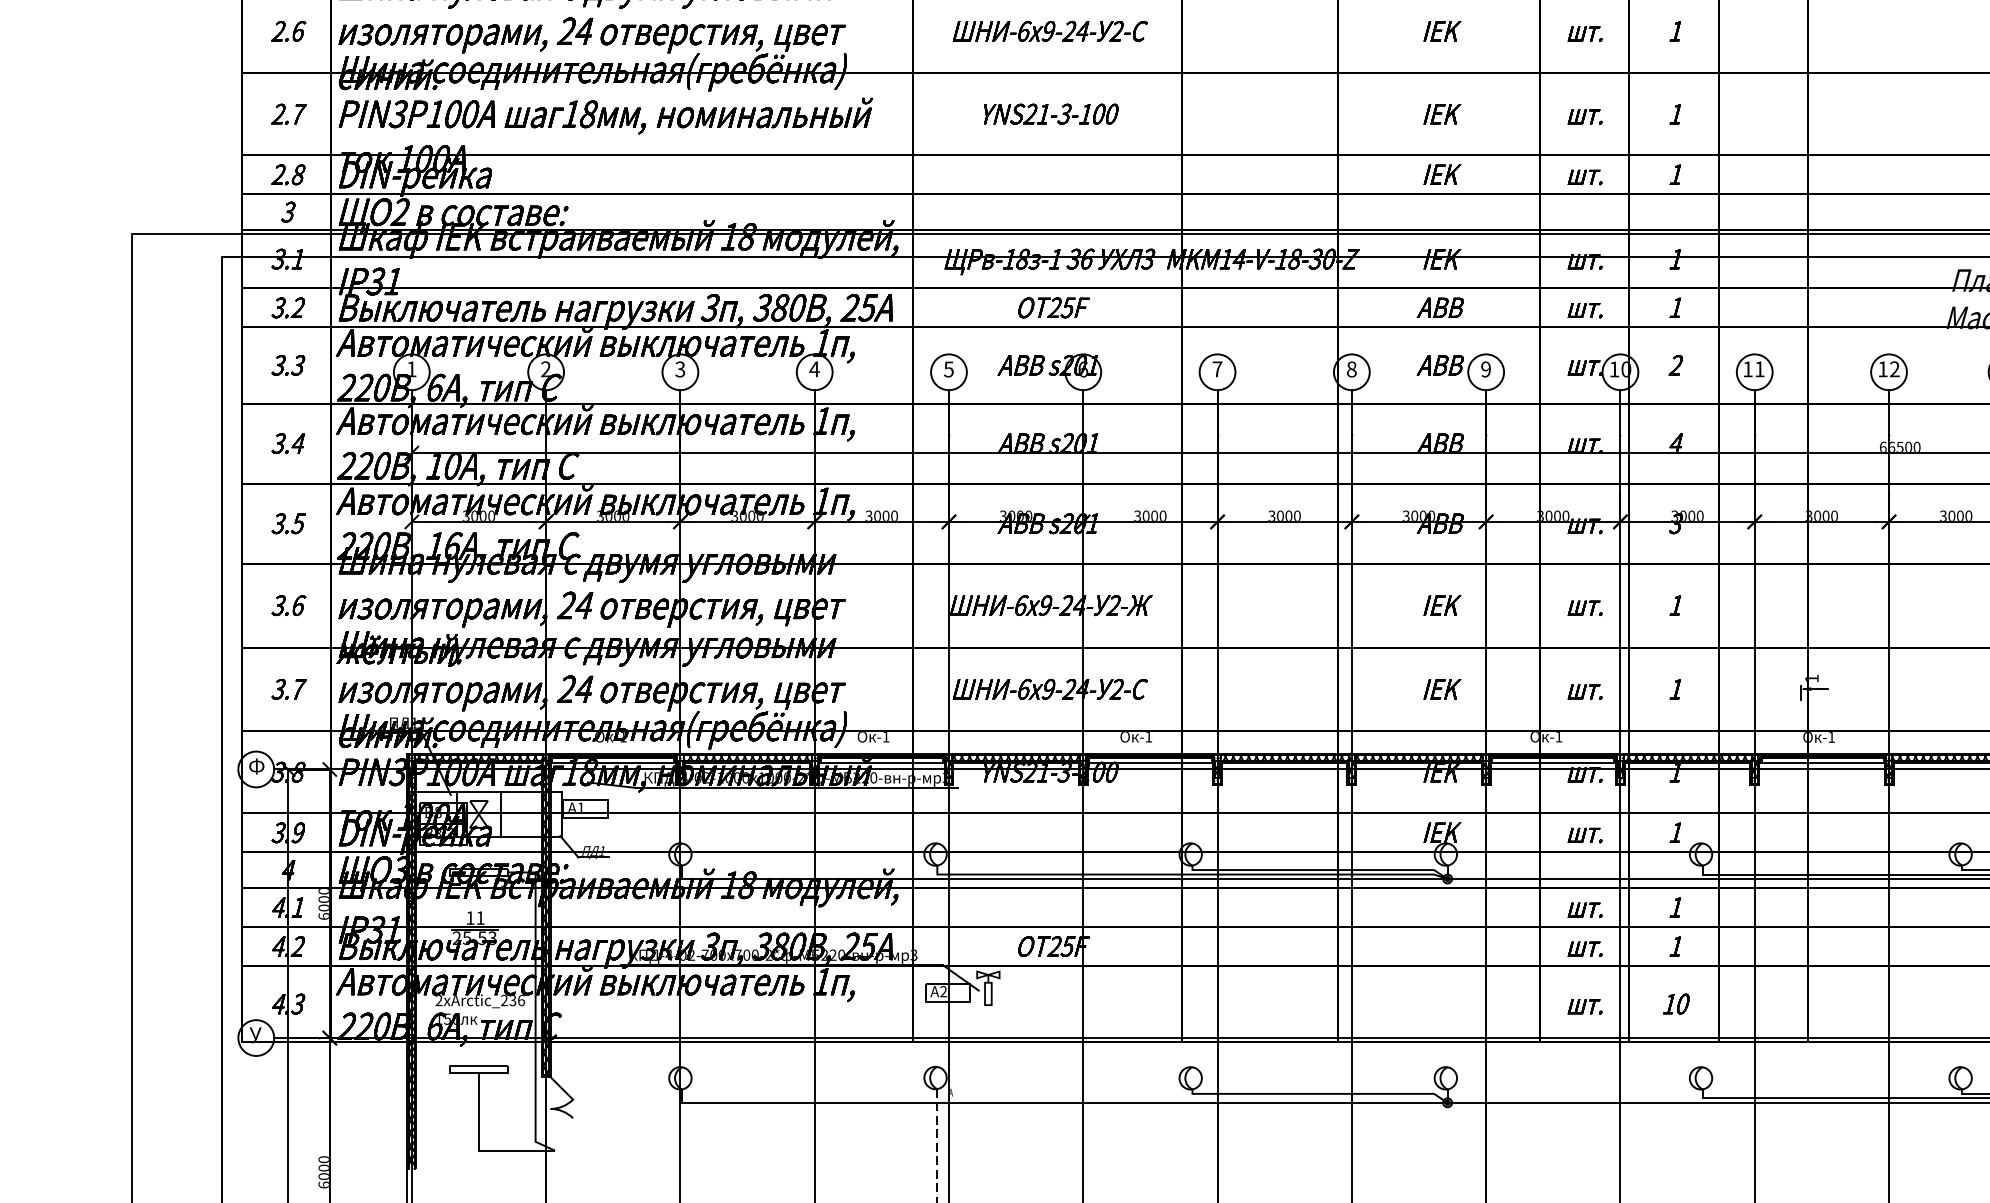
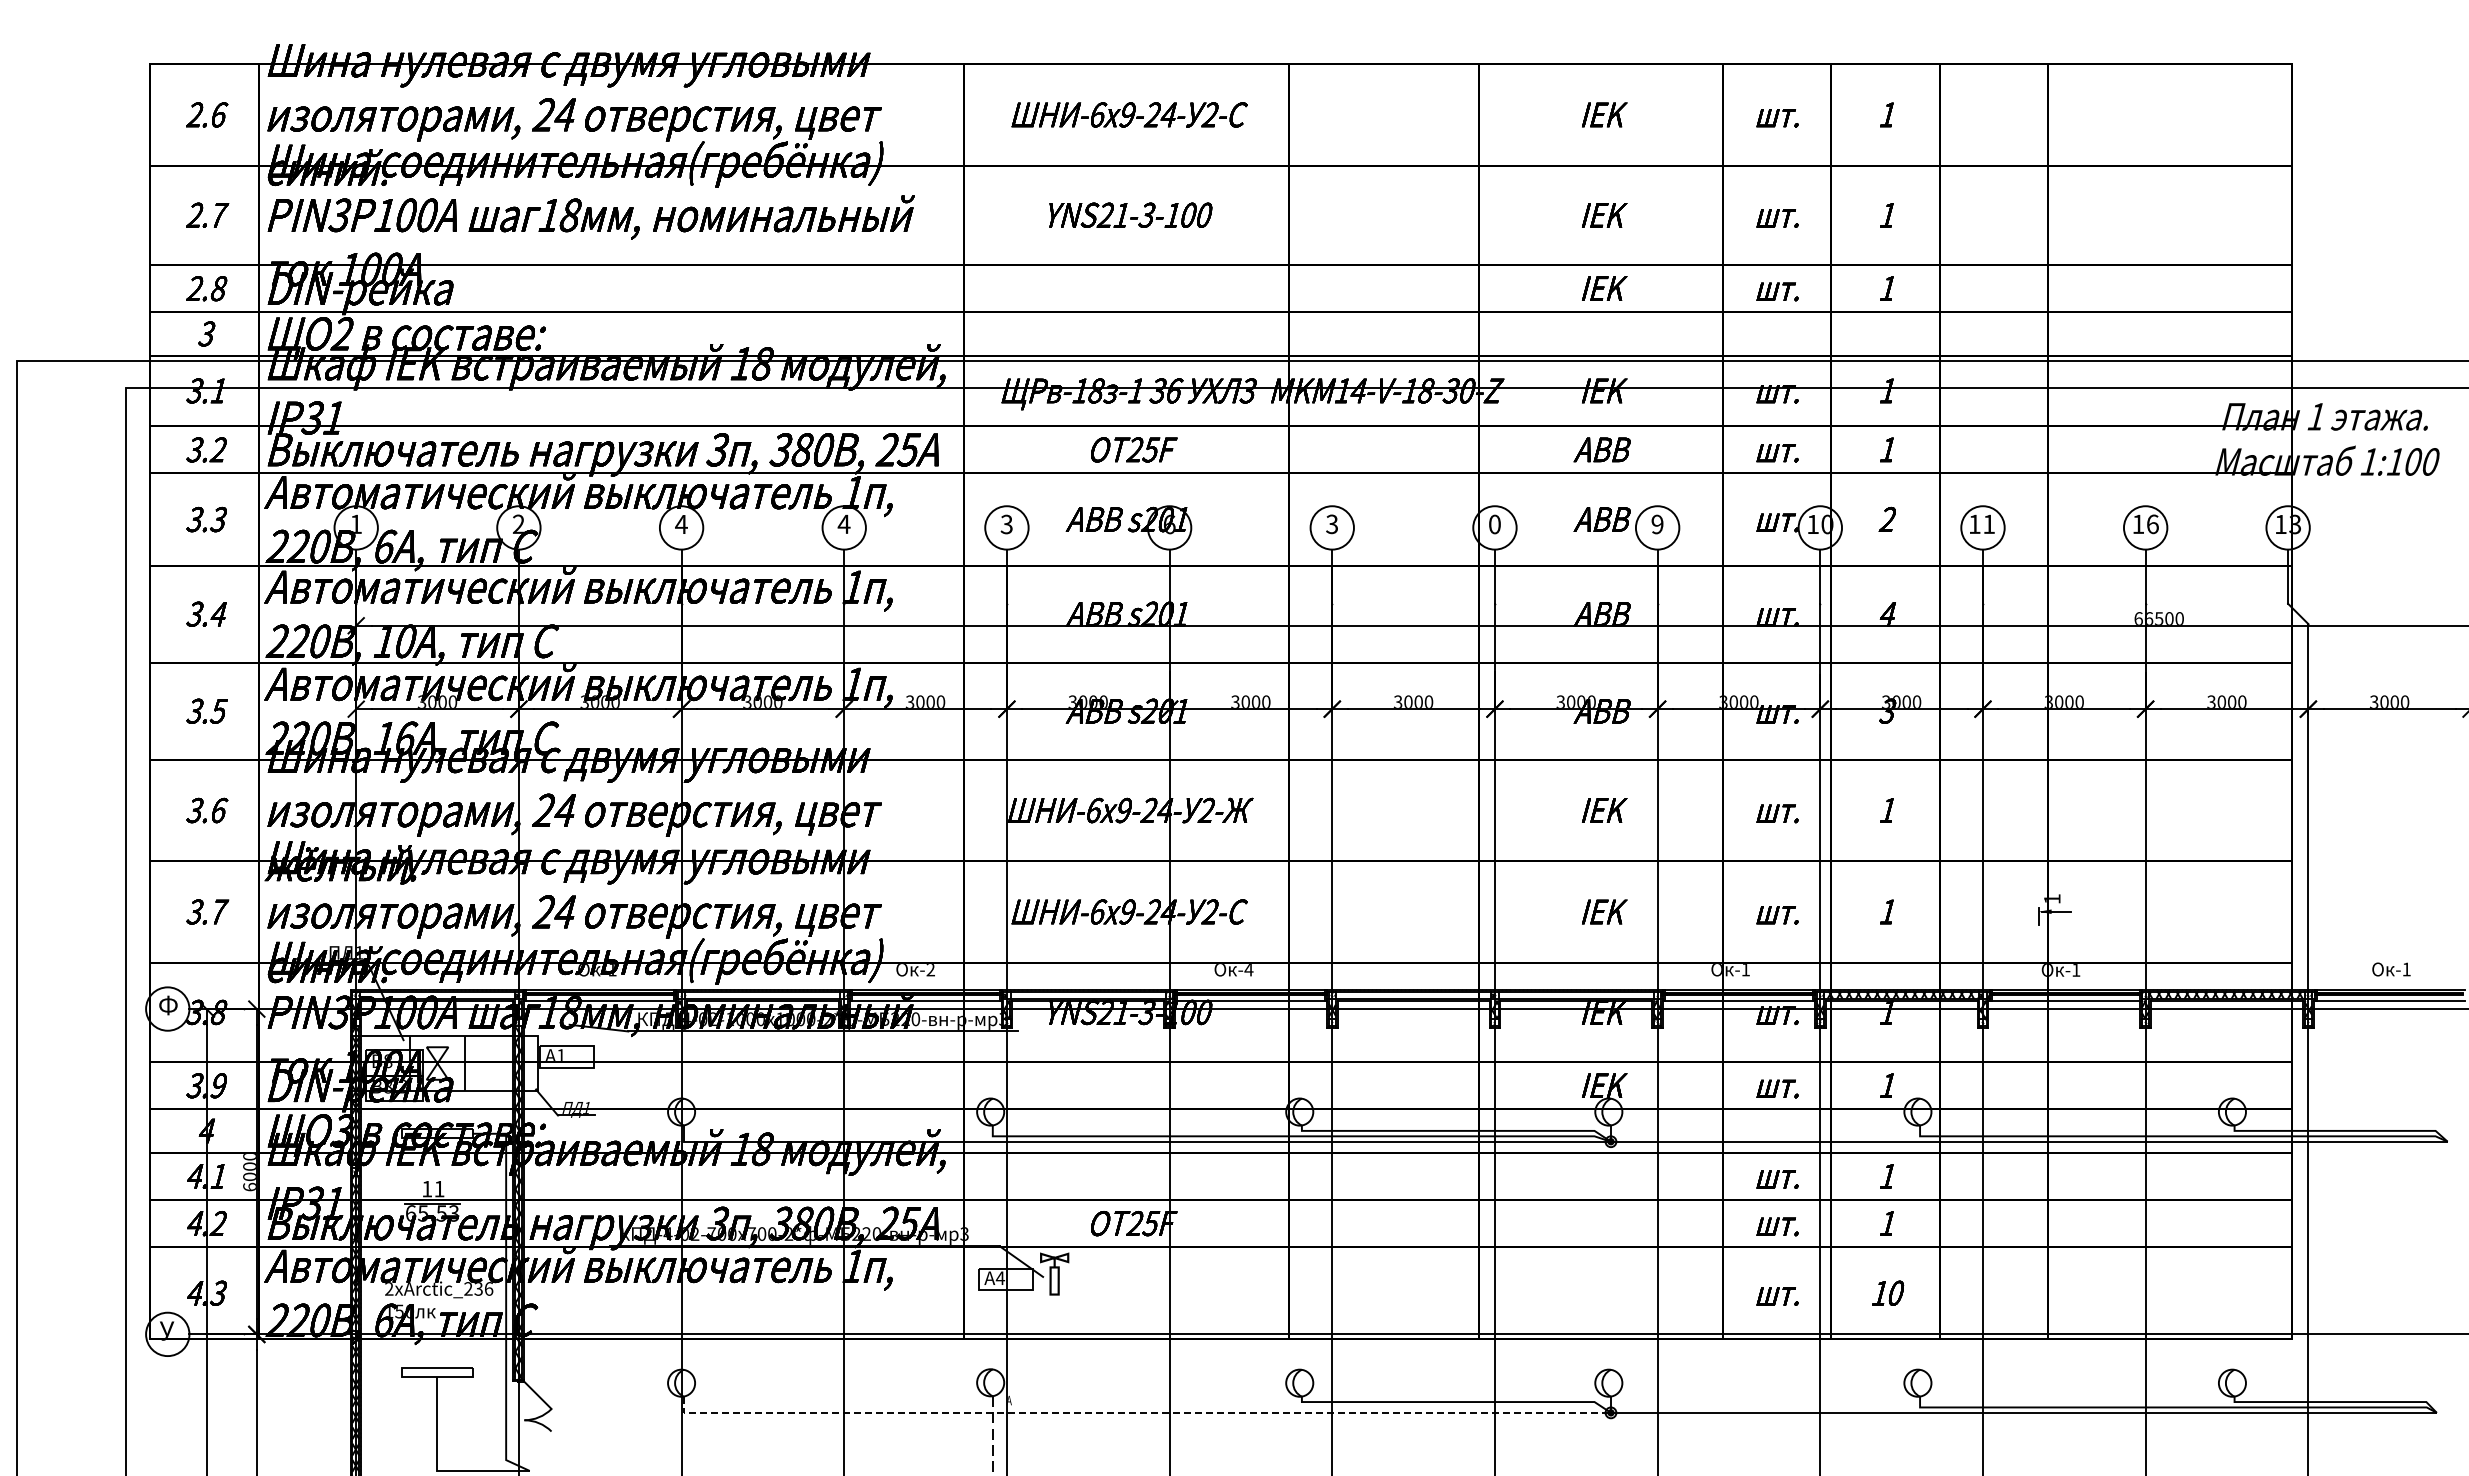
text: (948, 368) -> (1006, 523), 5 -> 3
text: (680, 369) -> (681, 524), 3 -> 4
text: (1217, 369) -> (1332, 524), 7 -> 3
text: (1351, 369) -> (1494, 524), 8 -> 0
text: (1894, 369) -> (2152, 524), 12 -> 16
text: (885, 737) -> (930, 970), -1 -> -2
text: (1148, 737) -> (1248, 970), -1 -> -4
hatch: (479, 757) -> (438, 994), removed
hatch: (746, 757) -> (761, 994), removed
hatch: (1015, 757) -> (1087, 994), removed
hatch: (1286, 757) -> (1415, 994), removed
hatch: (1419, 757) -> (1576, 994), removed
text: (456, 938) -> (410, 1213), 25,53 -> 65,53
text: (943, 991) -> (1000, 1277), 2 -> 4
line: (1057, 1102) -> (1138, 1412), solid -> dashed

